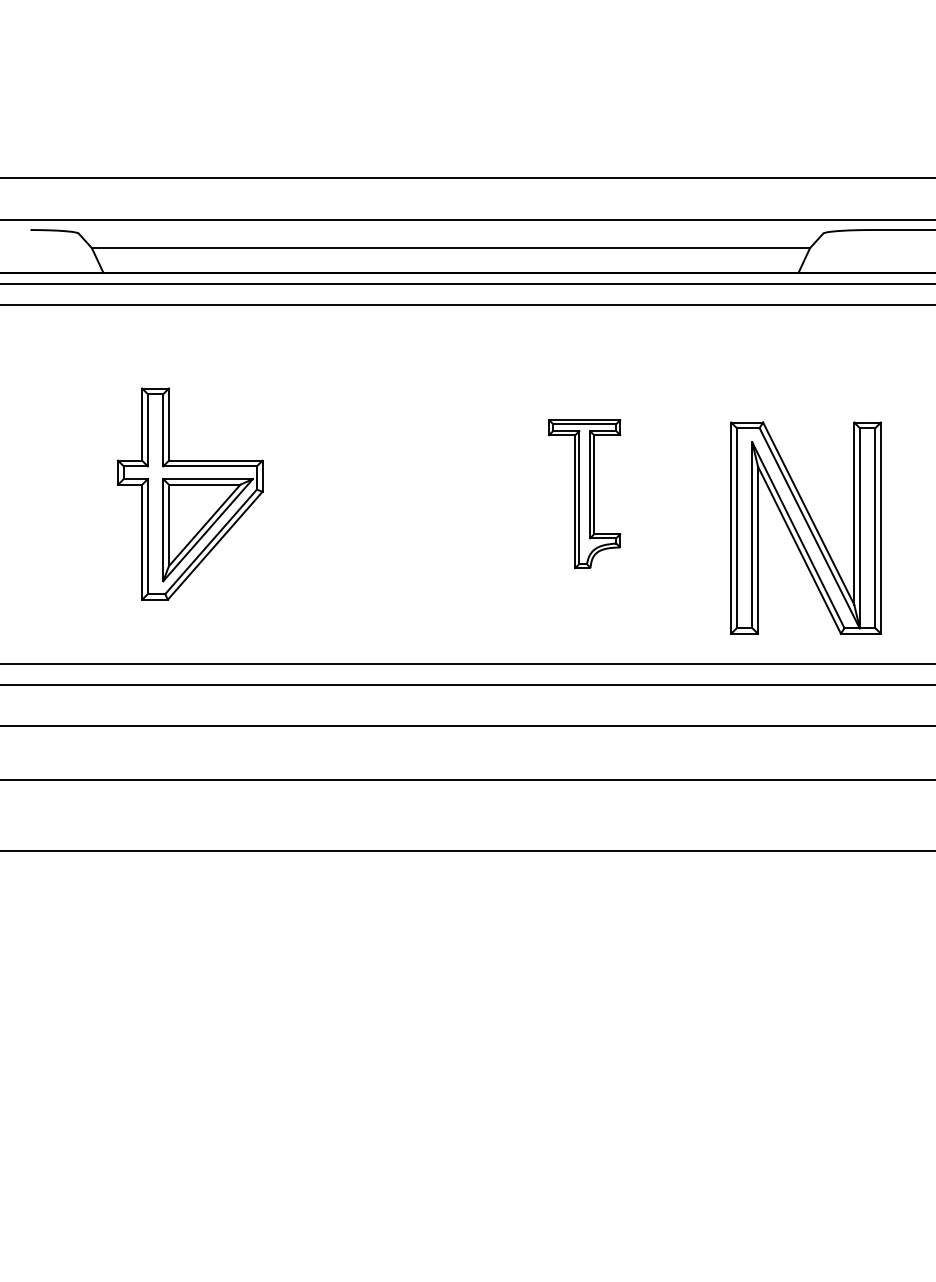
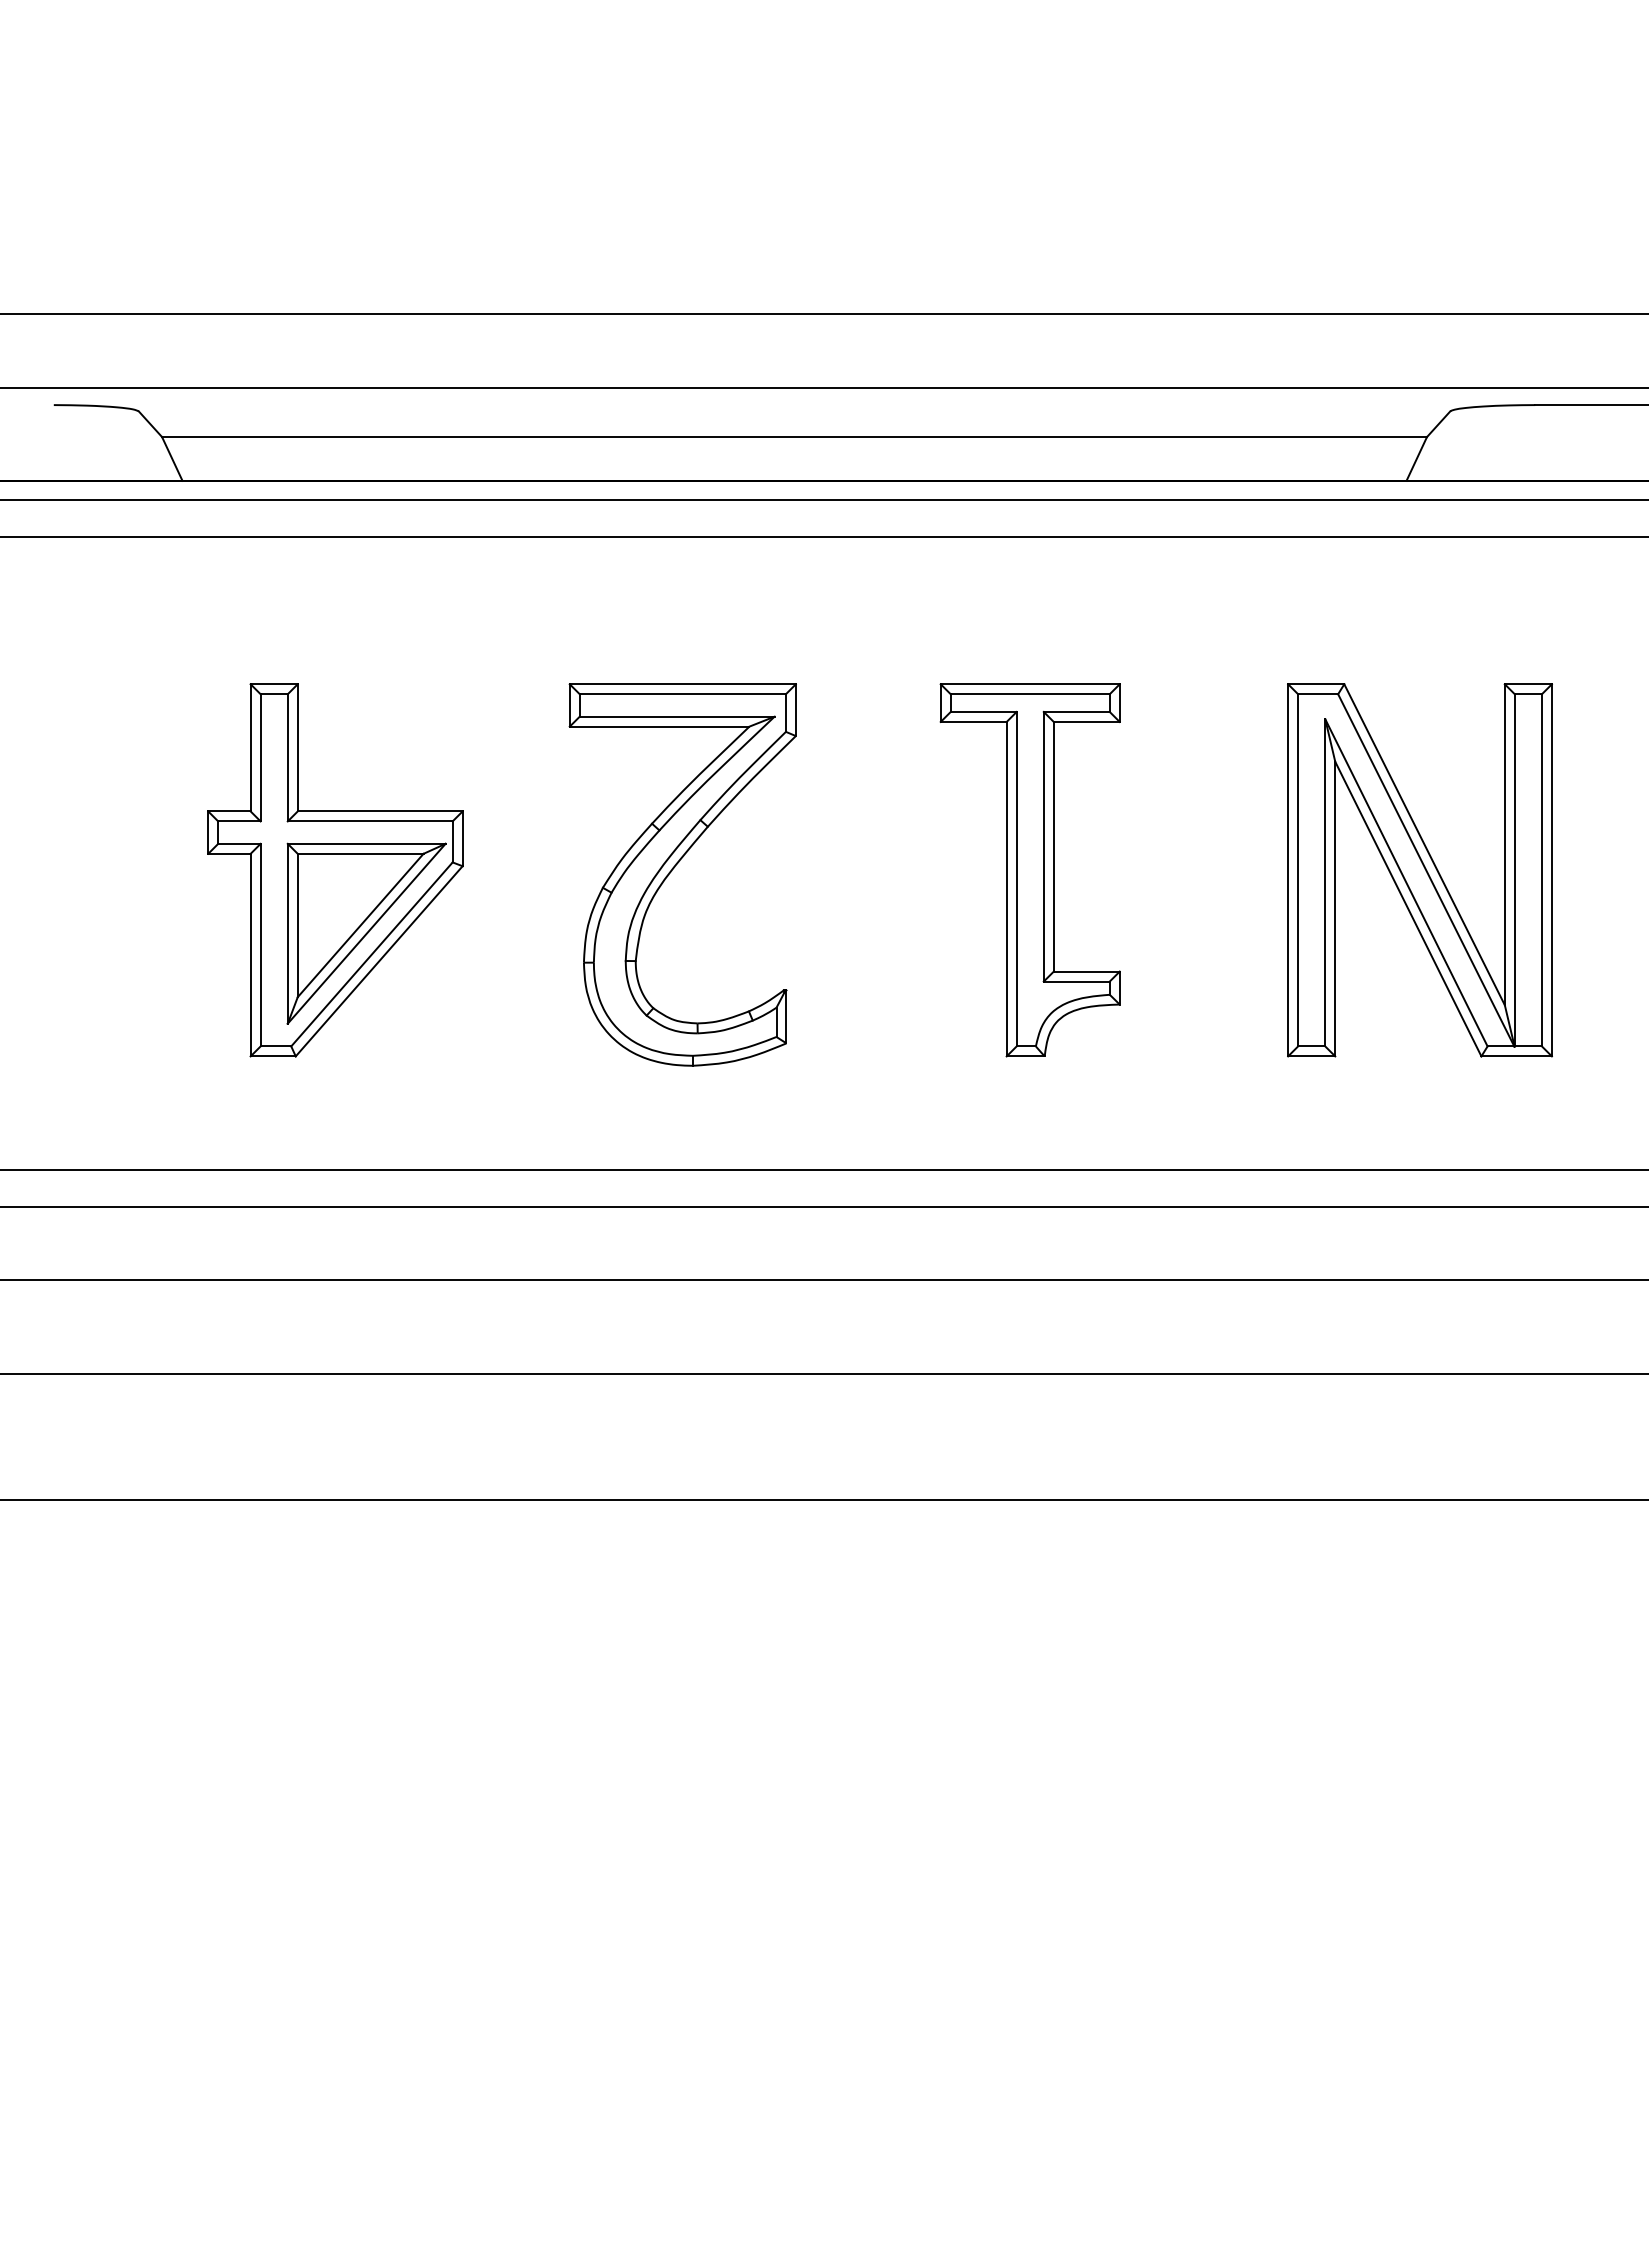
part: (584, 493) -> (1029, 869), size x1.43
part: (387, 496) -> (682, 874), added
part: (806, 527) -> (1420, 869), moved

